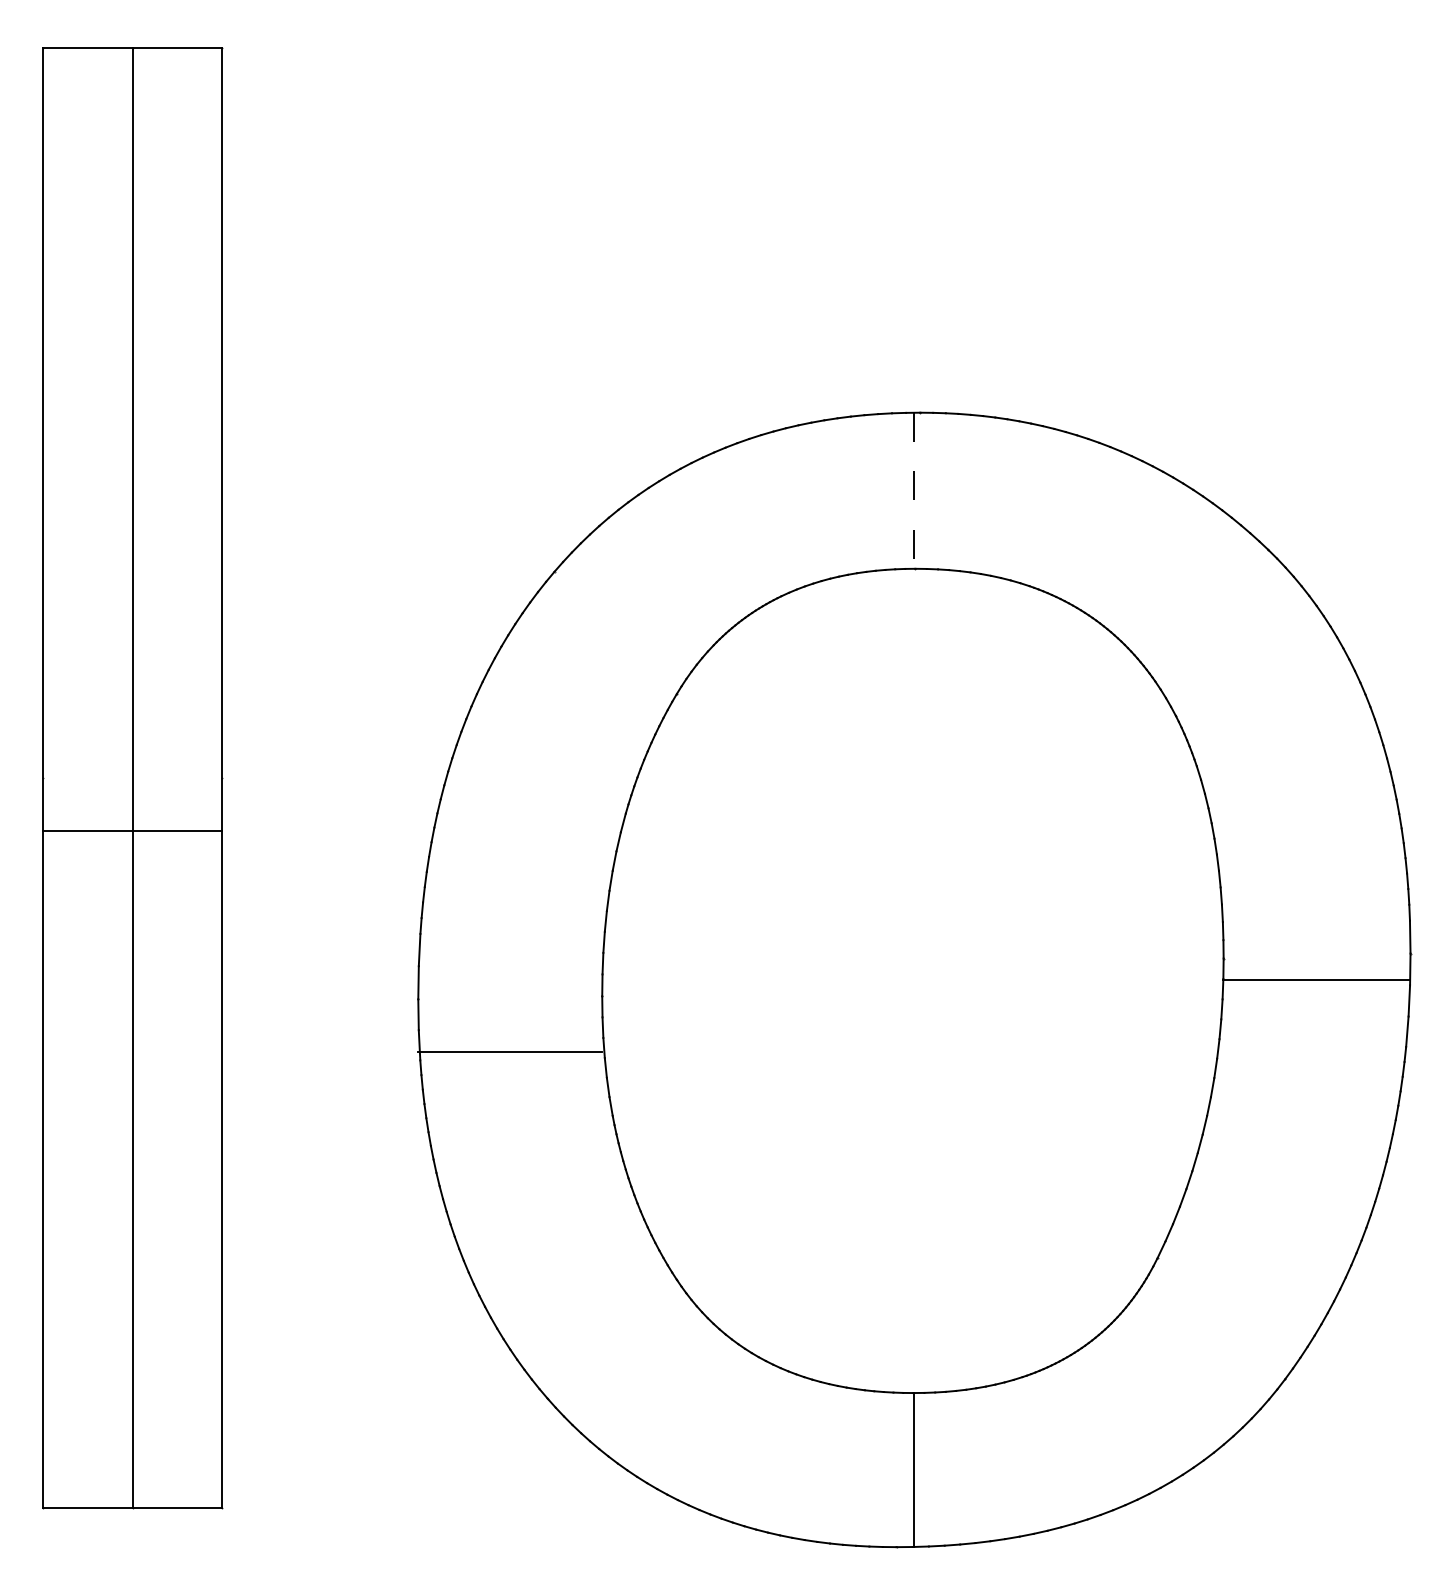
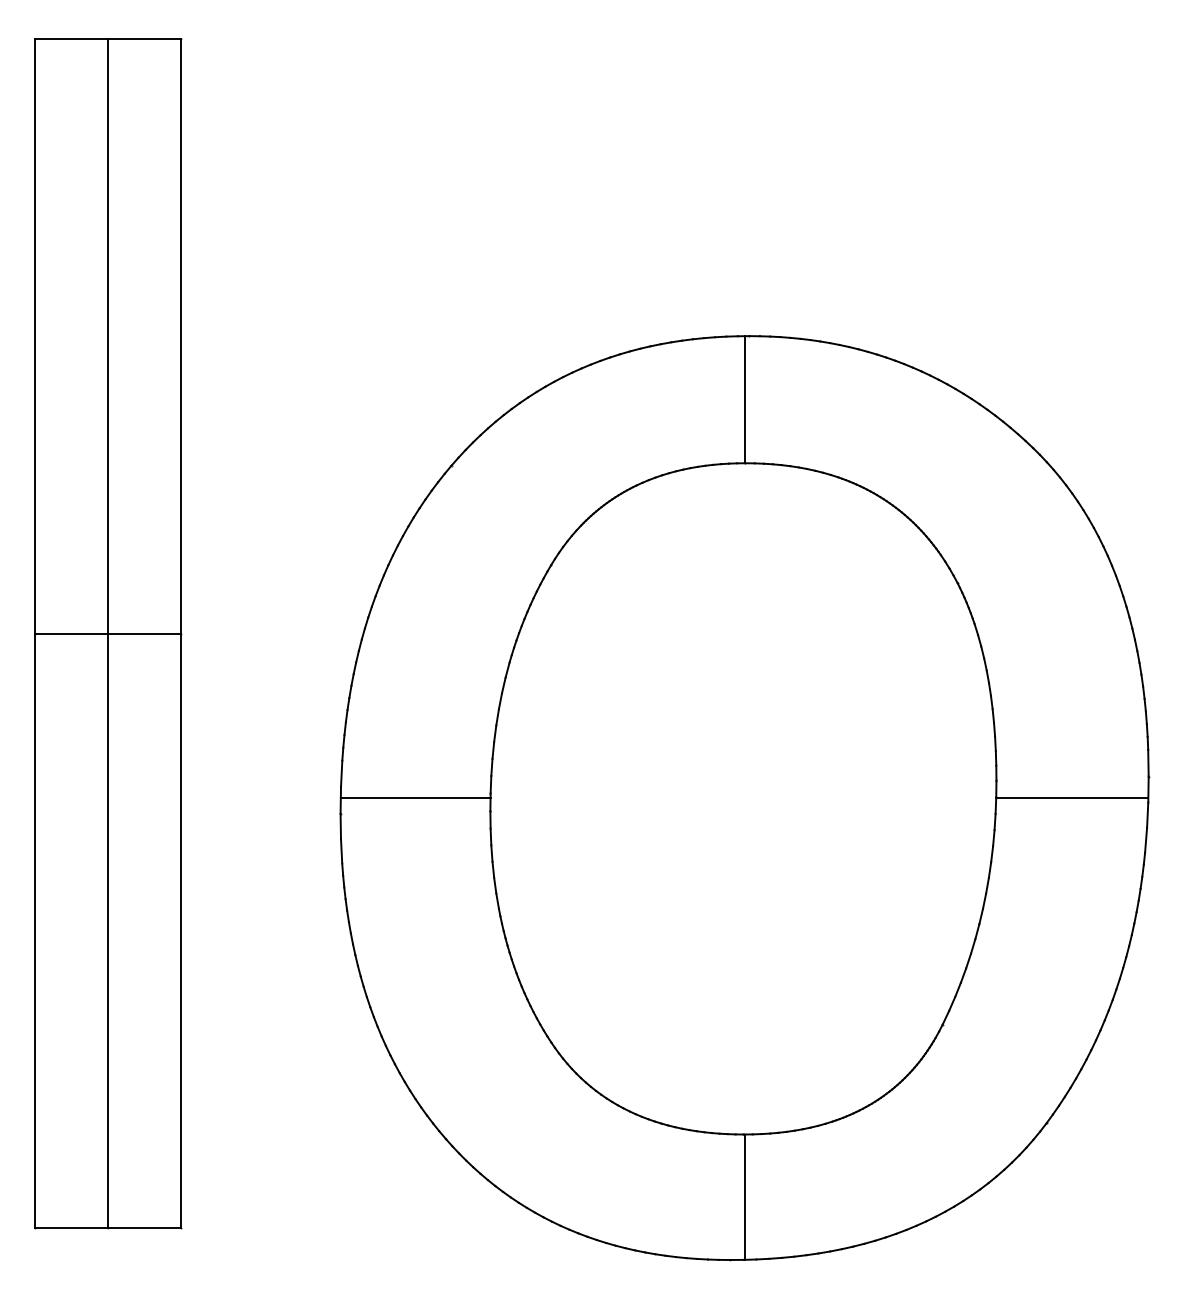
line: (914, 491) -> (744, 400), dashed -> solid
line: (132, 831) -> (107, 634), moved
line: (510, 1051) -> (415, 797), moved

